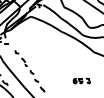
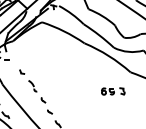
part: (81, 80) -> (112, 90), moved

